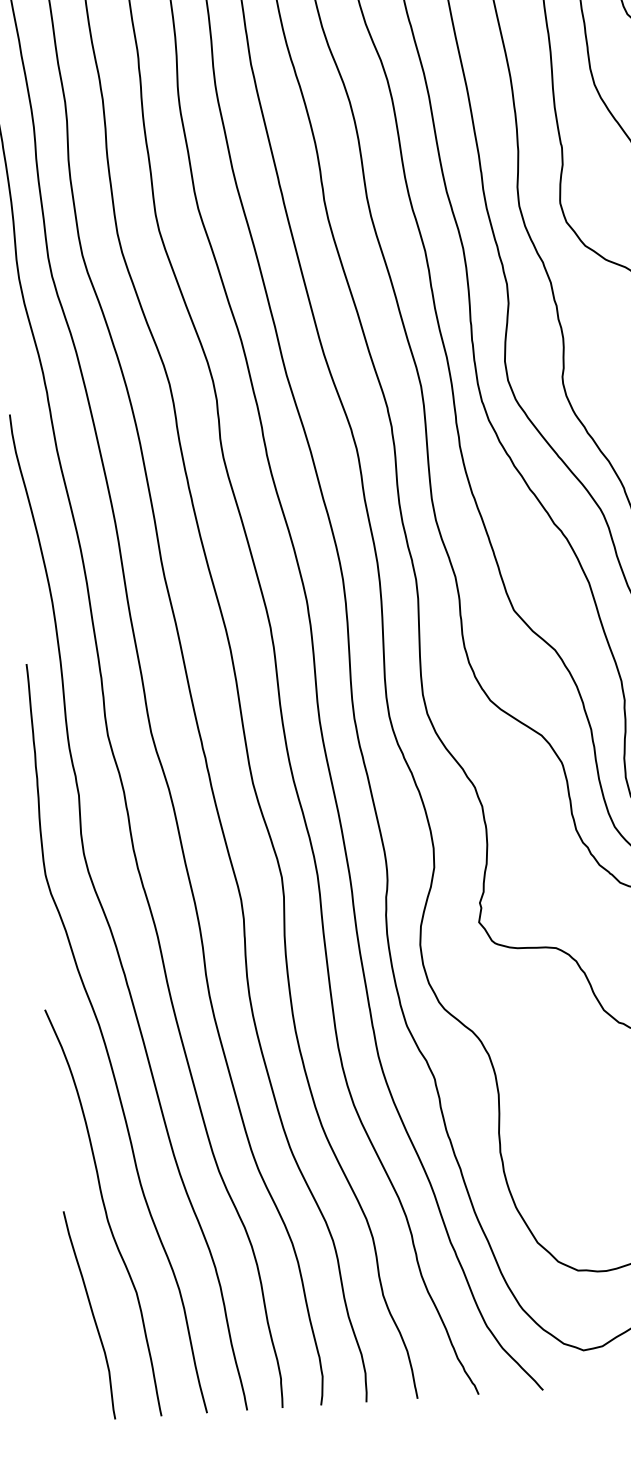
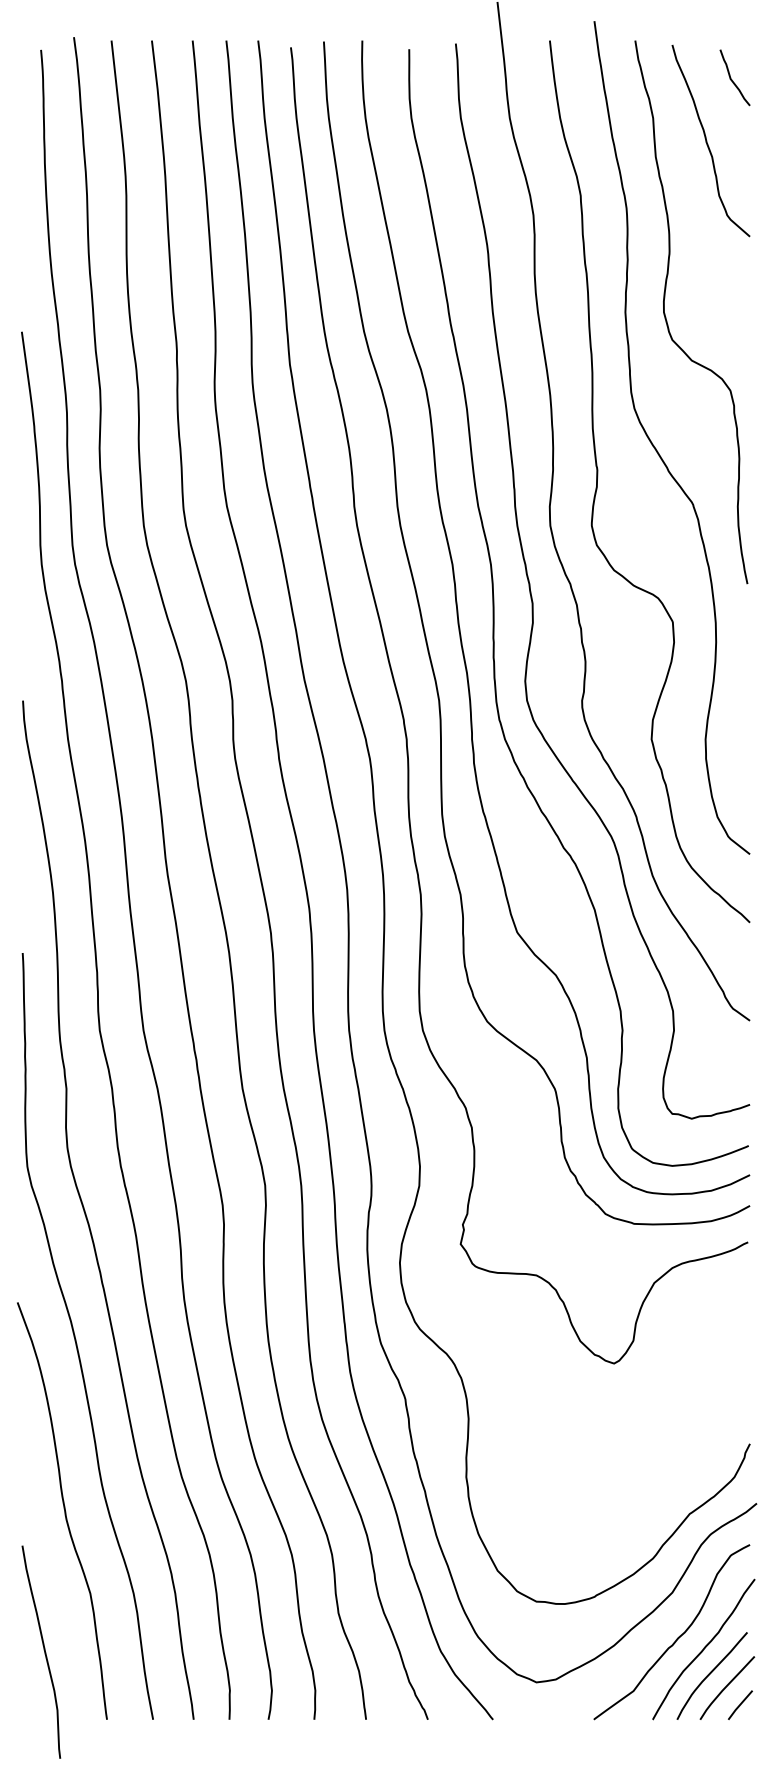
curve: (91, 1313) -> (43, 1650), moved

